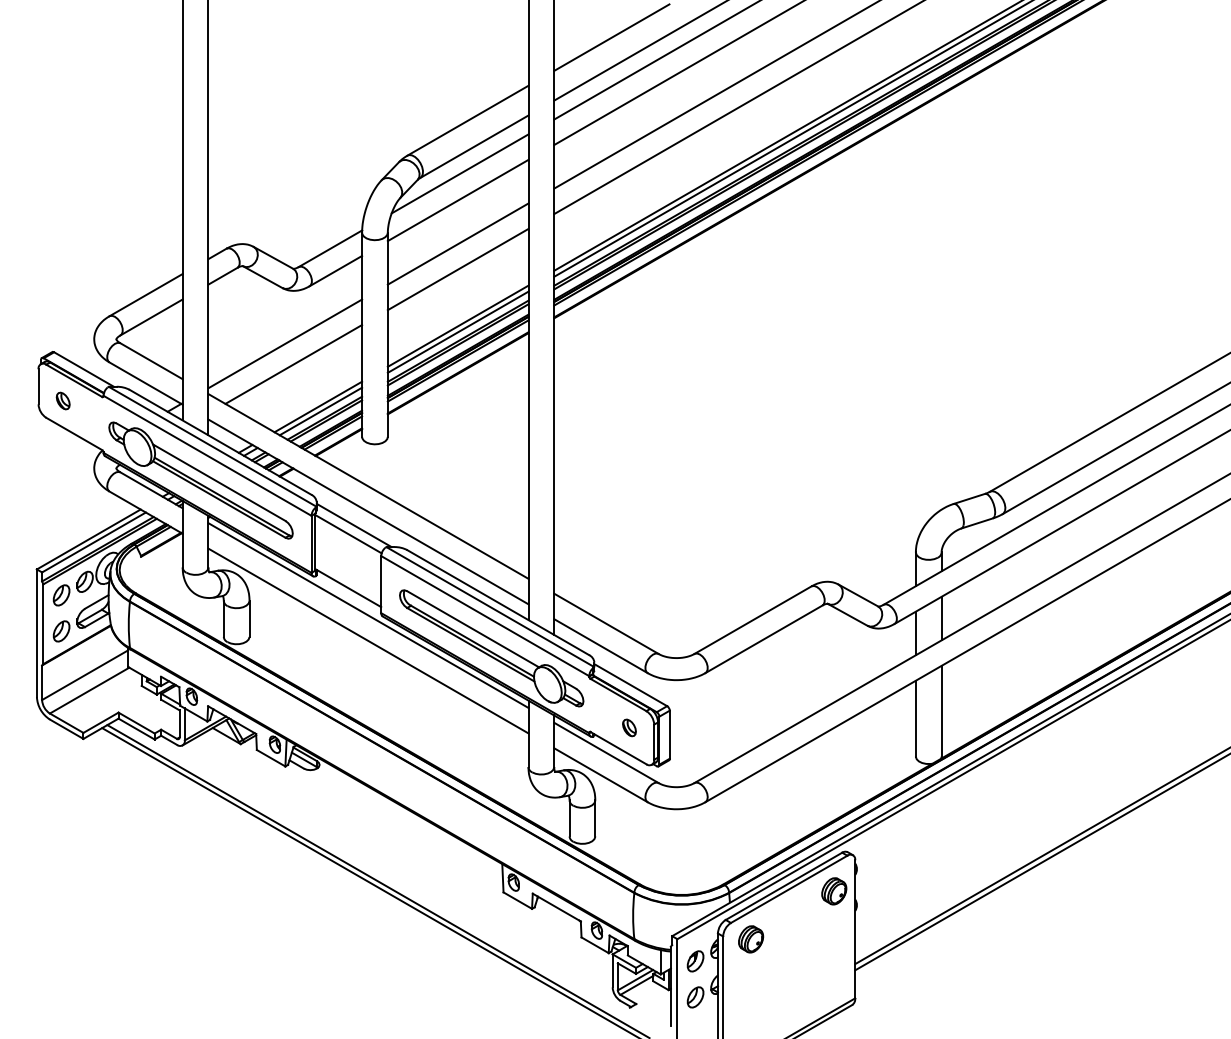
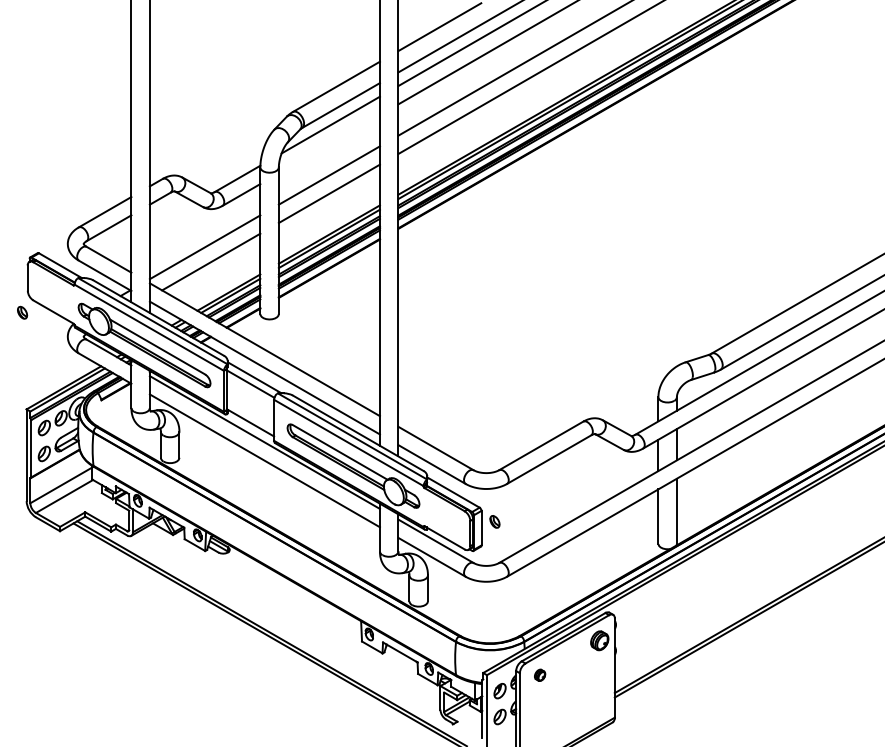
line: (457, 200) -> (328, 144), removed
part: (62, 400) -> (22, 312), moved
part: (629, 727) -> (494, 521), moved
part: (751, 939) -> (540, 675), size x0.6

